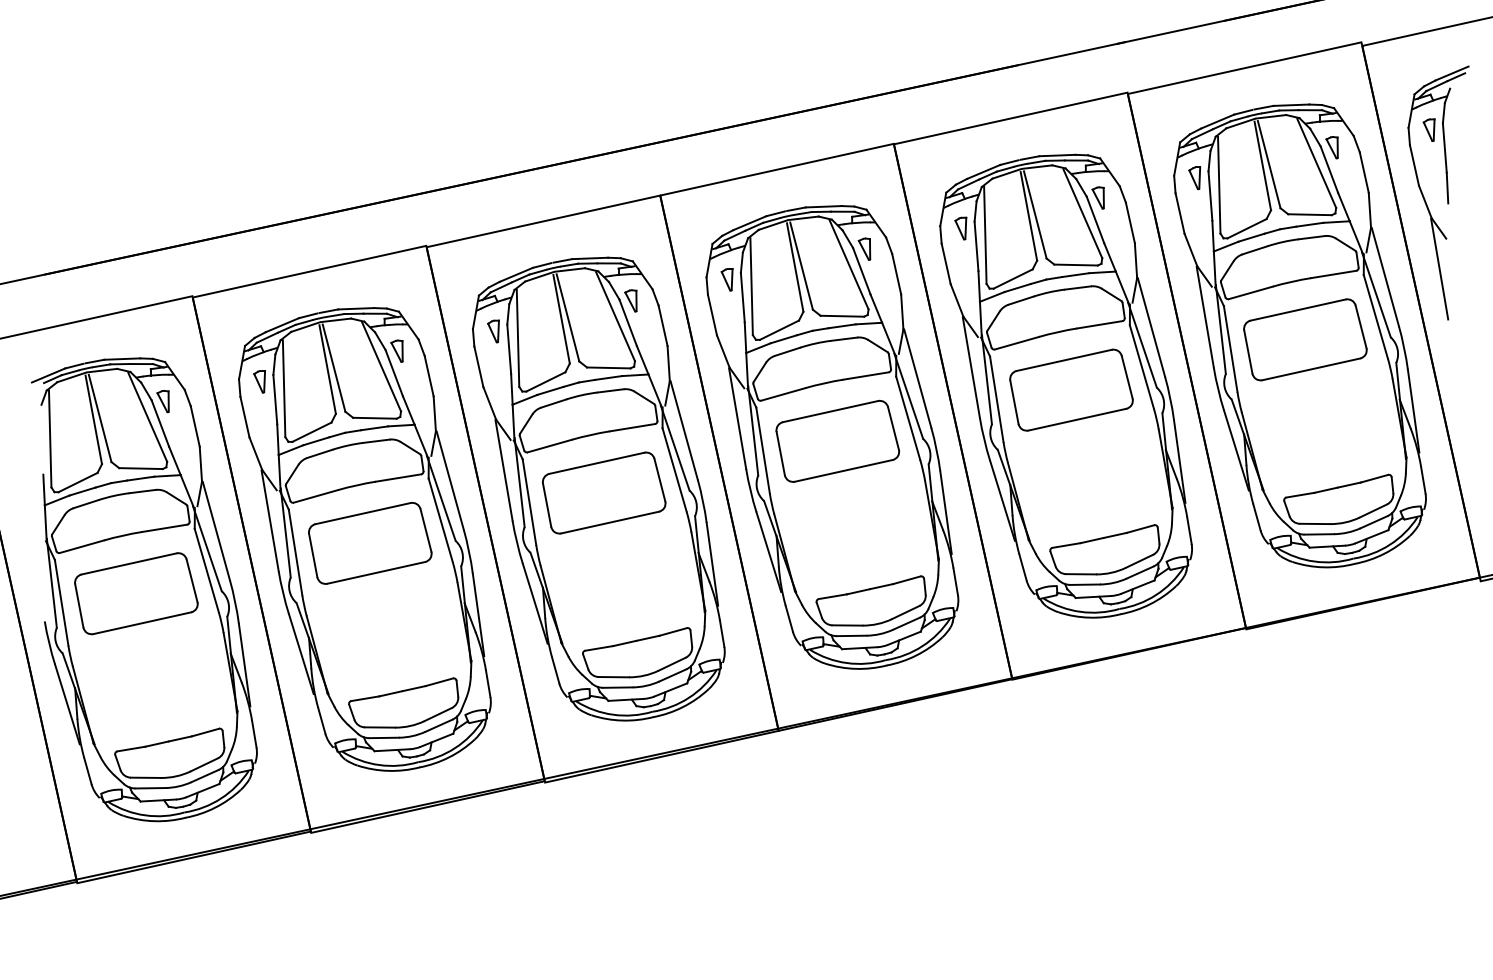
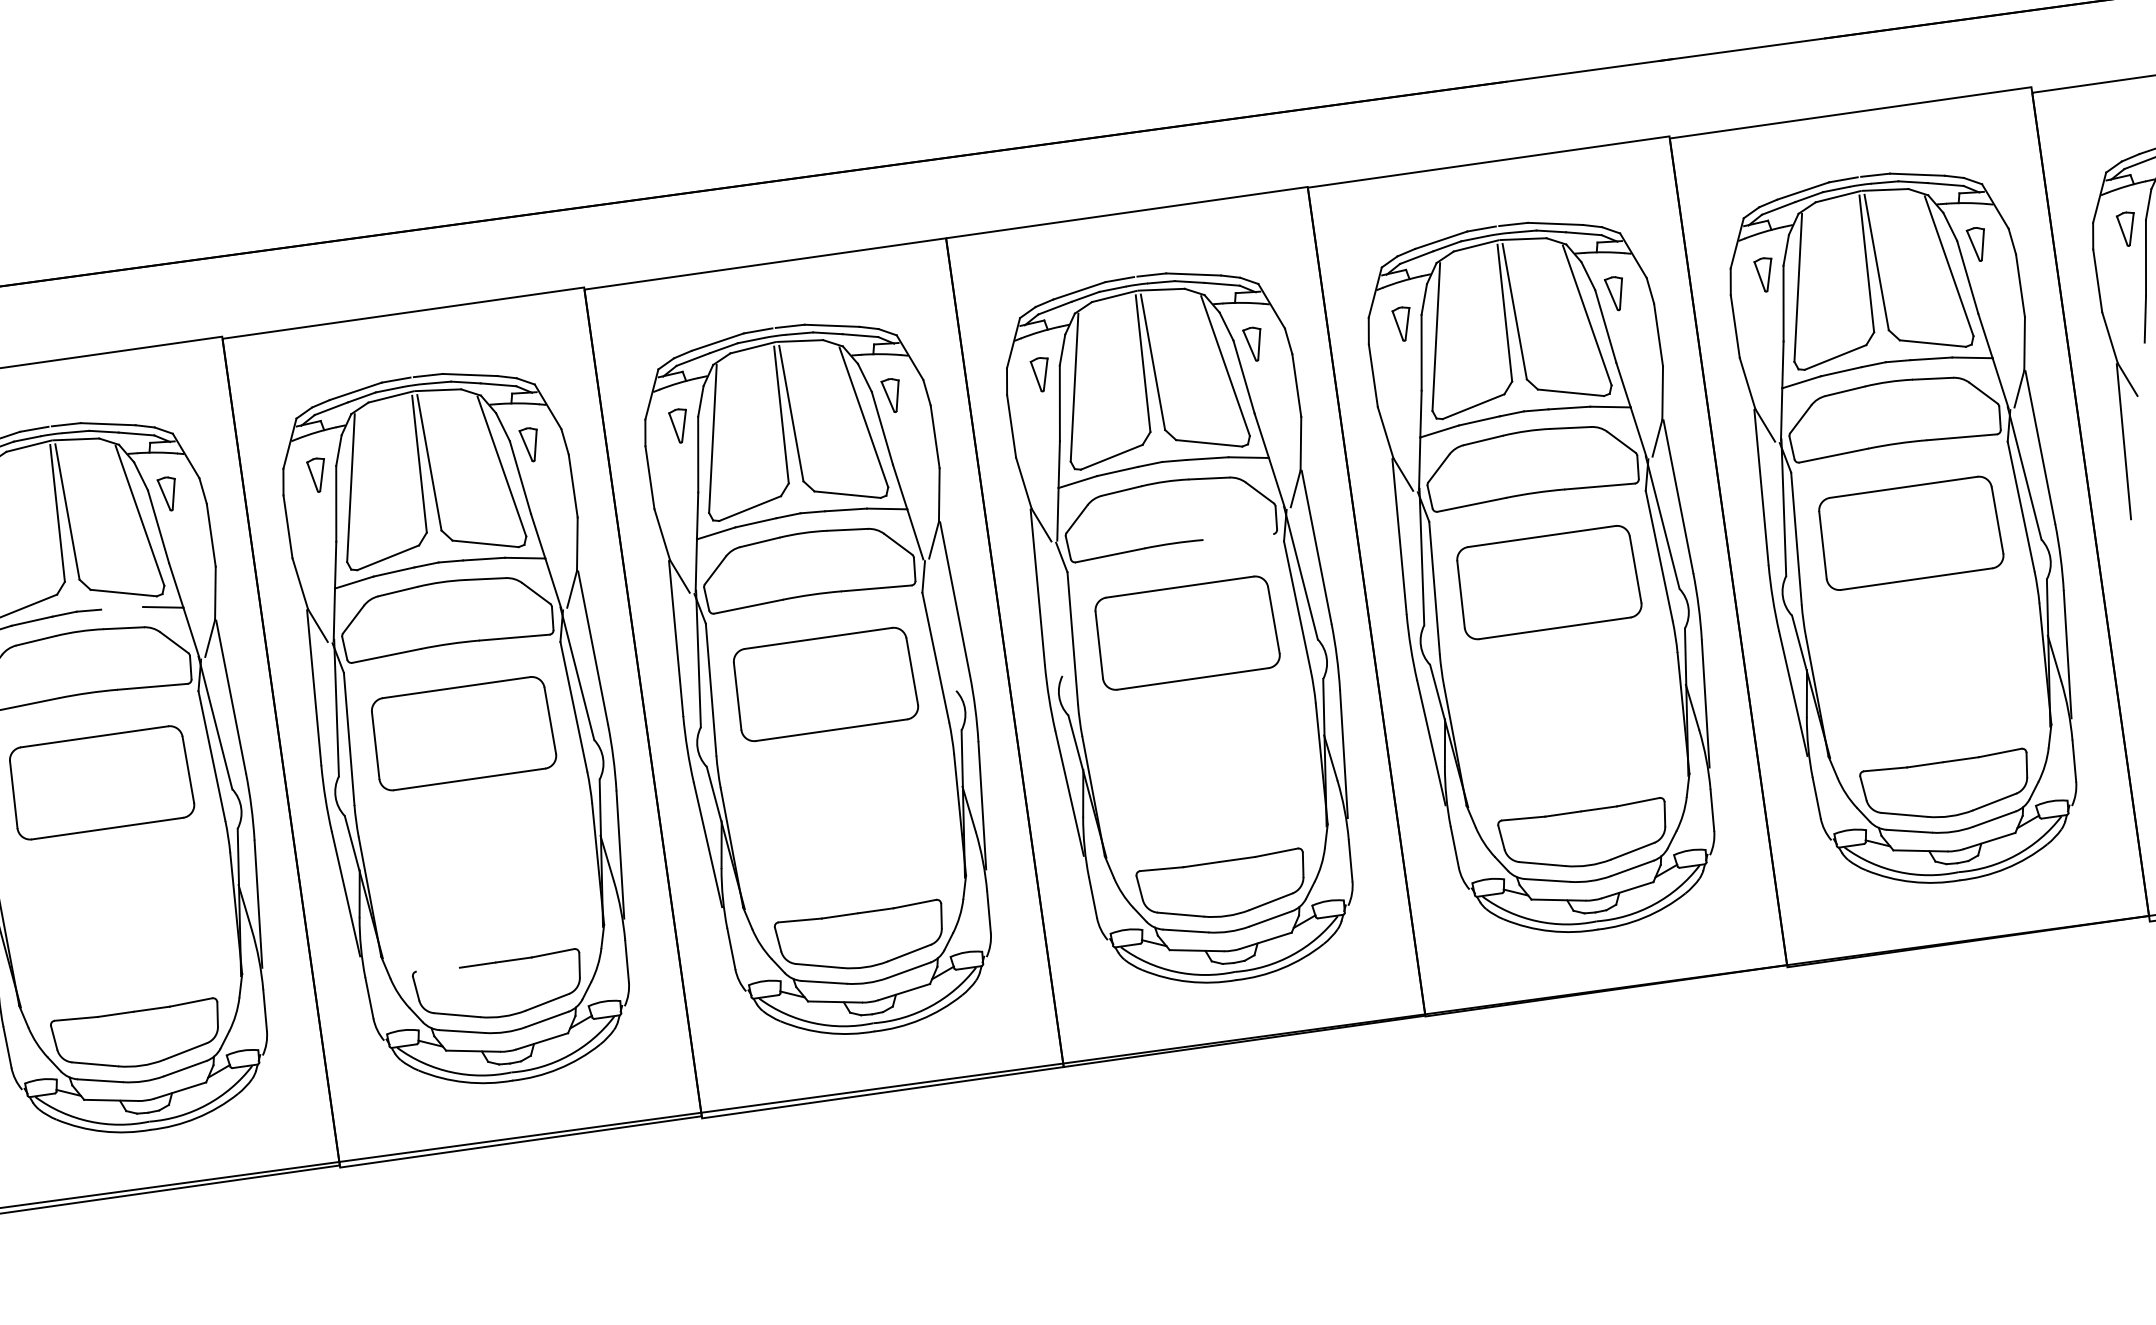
line: (865, 375) -> (1237, 536), removed
line: (753, 430) -> (1060, 606), removed
line: (674, 447) -> (938, 623), removed
line: (140, 478) -> (121, 608), removed
line: (365, 698) -> (438, 969), removed

